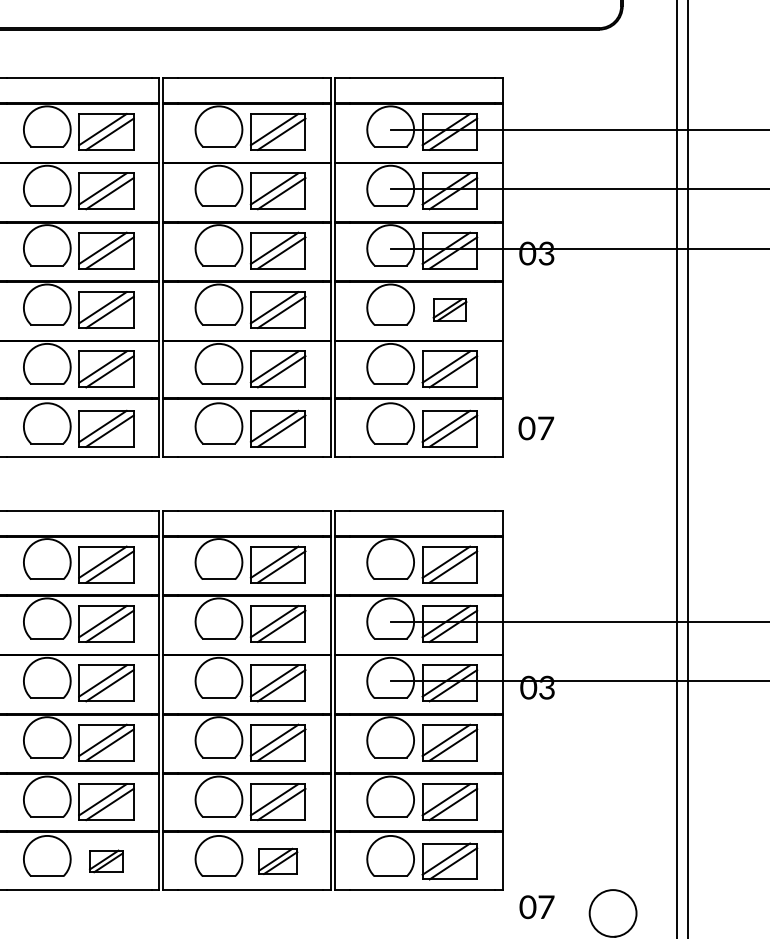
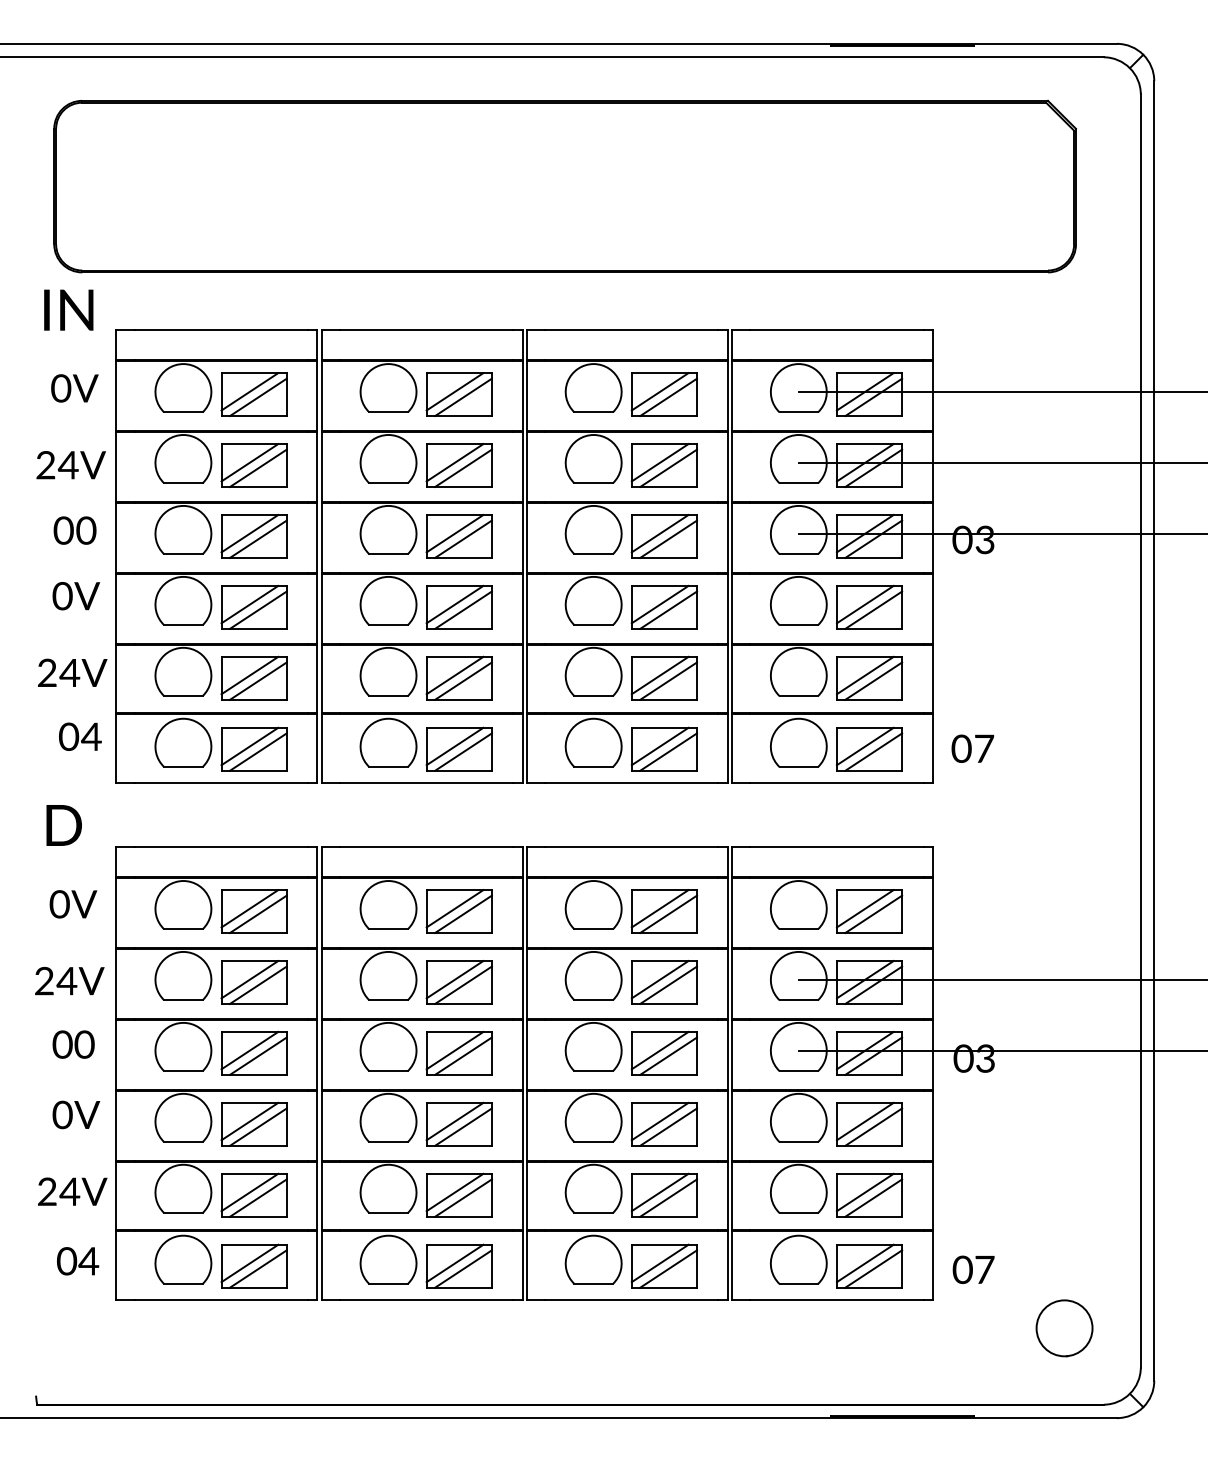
part: (449, 309) -> (869, 606), size x1.67
part: (105, 860) -> (458, 1265), size x1.67
part: (278, 860) -> (664, 1265), size x1.43
text: (536, 906) -> (973, 1269), moved

